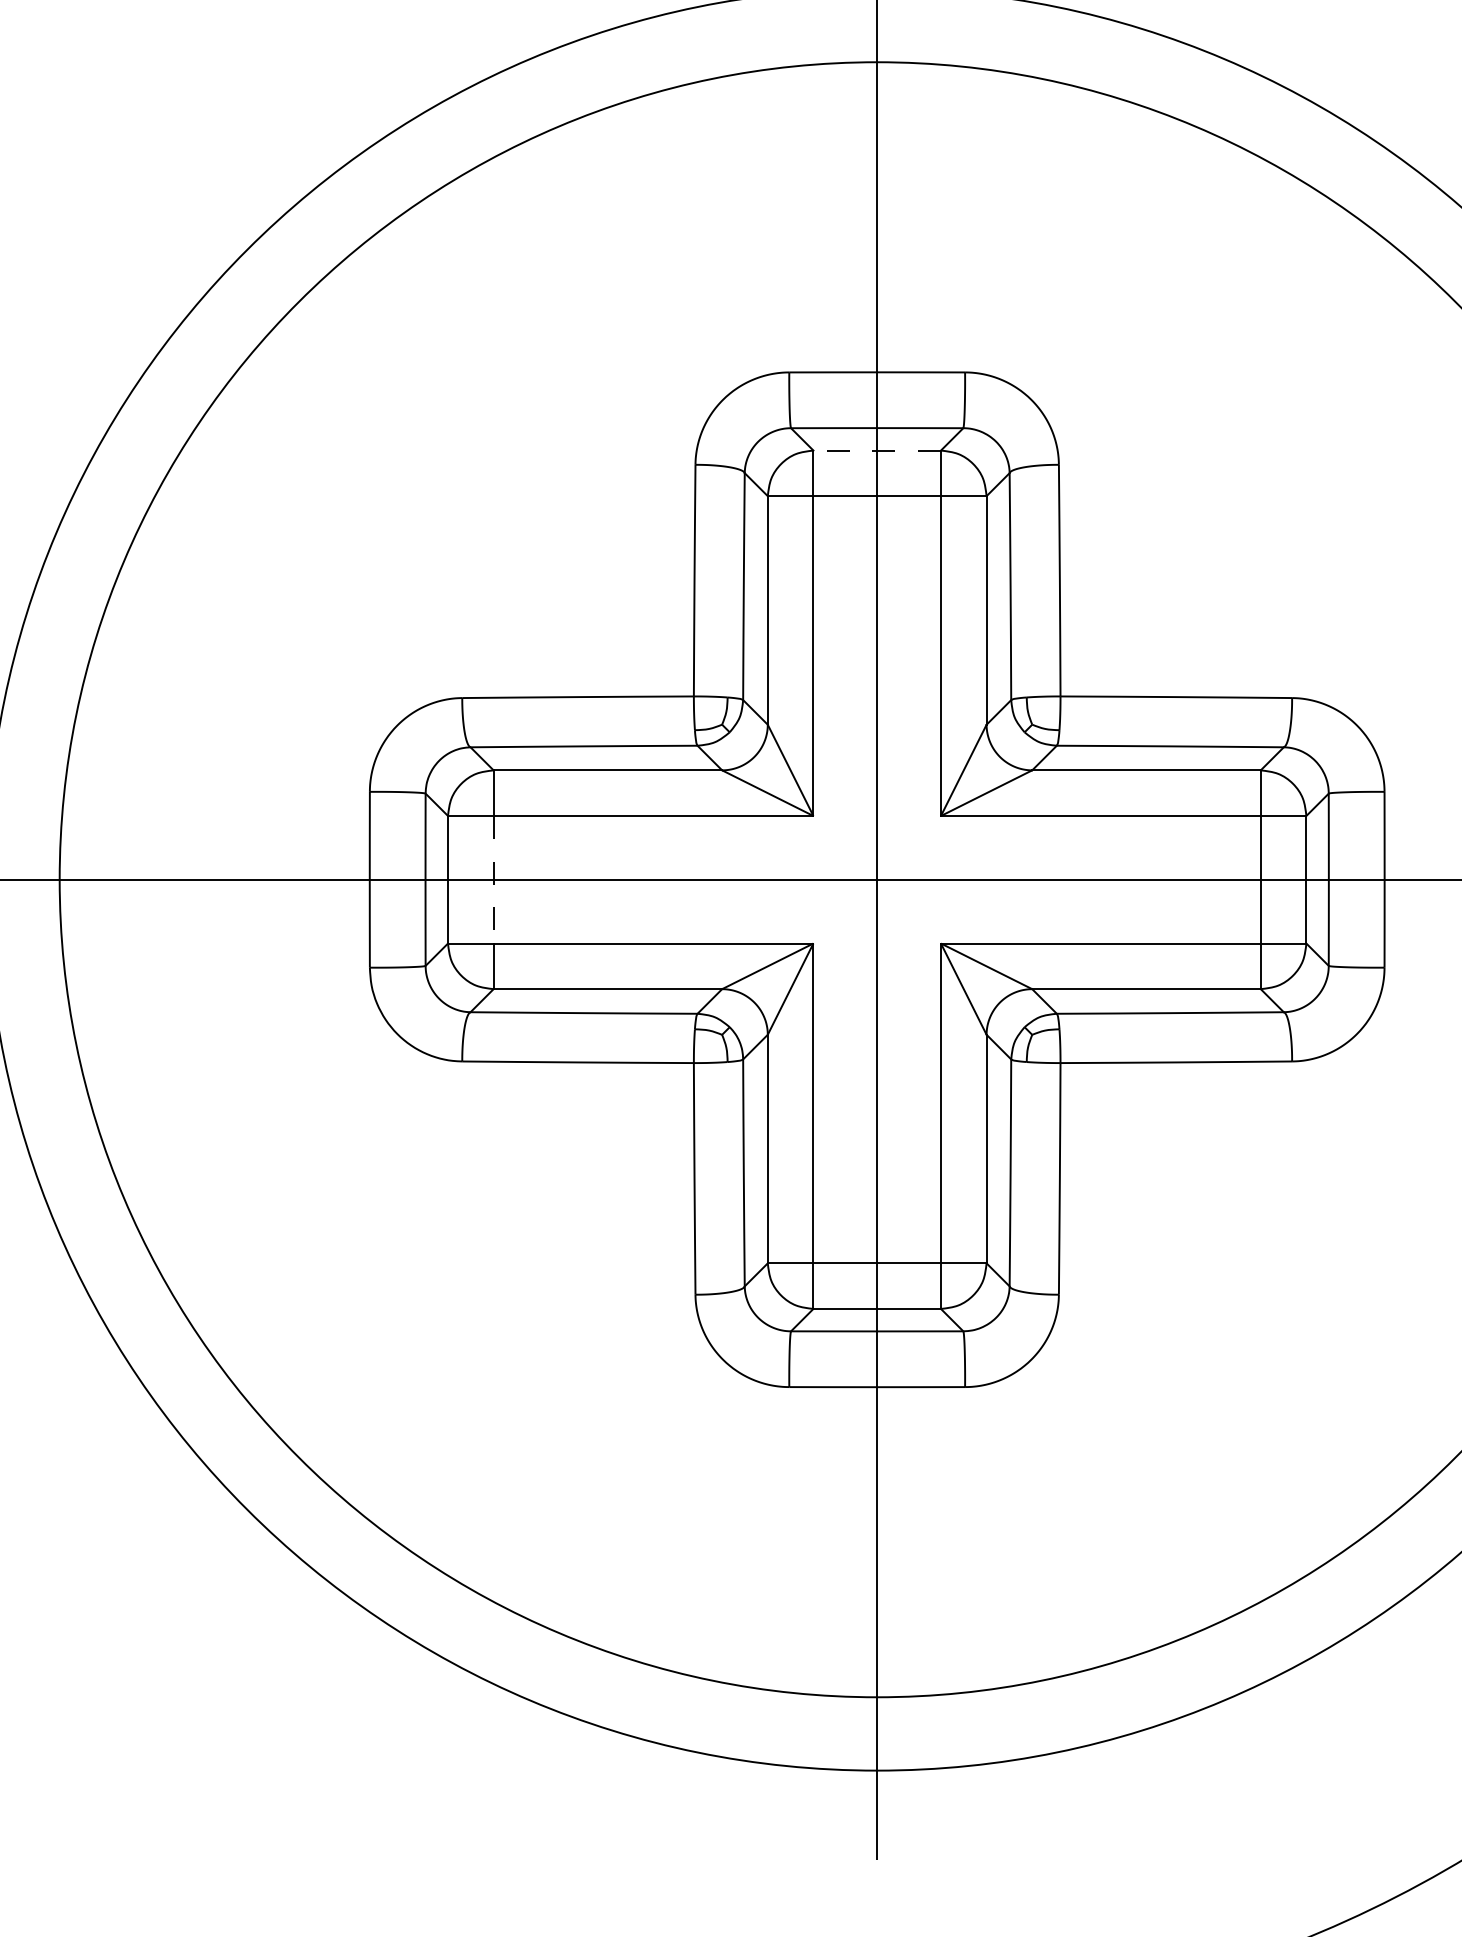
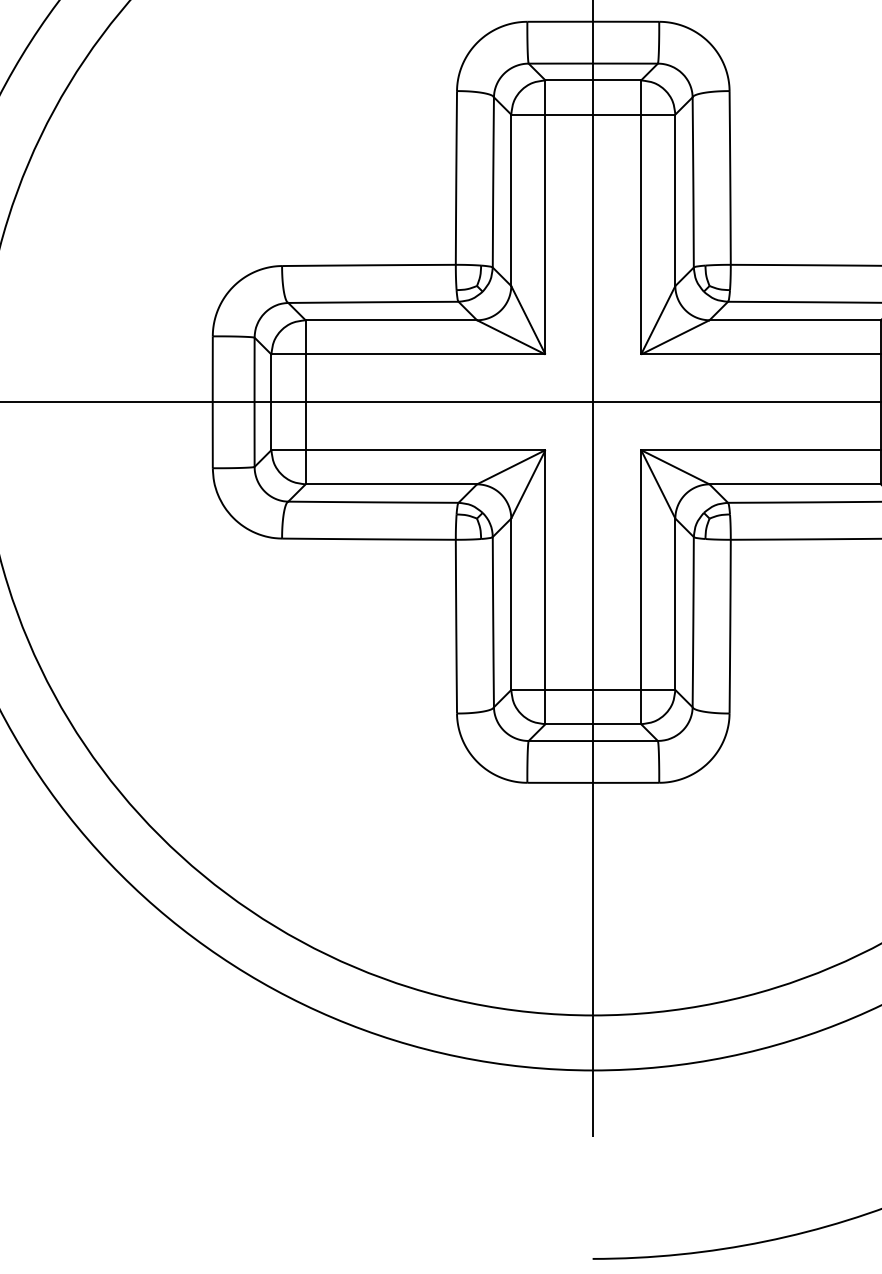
line: (877, 450) -> (593, 80), dashed -> solid
line: (493, 879) -> (305, 402), dashed -> solid

